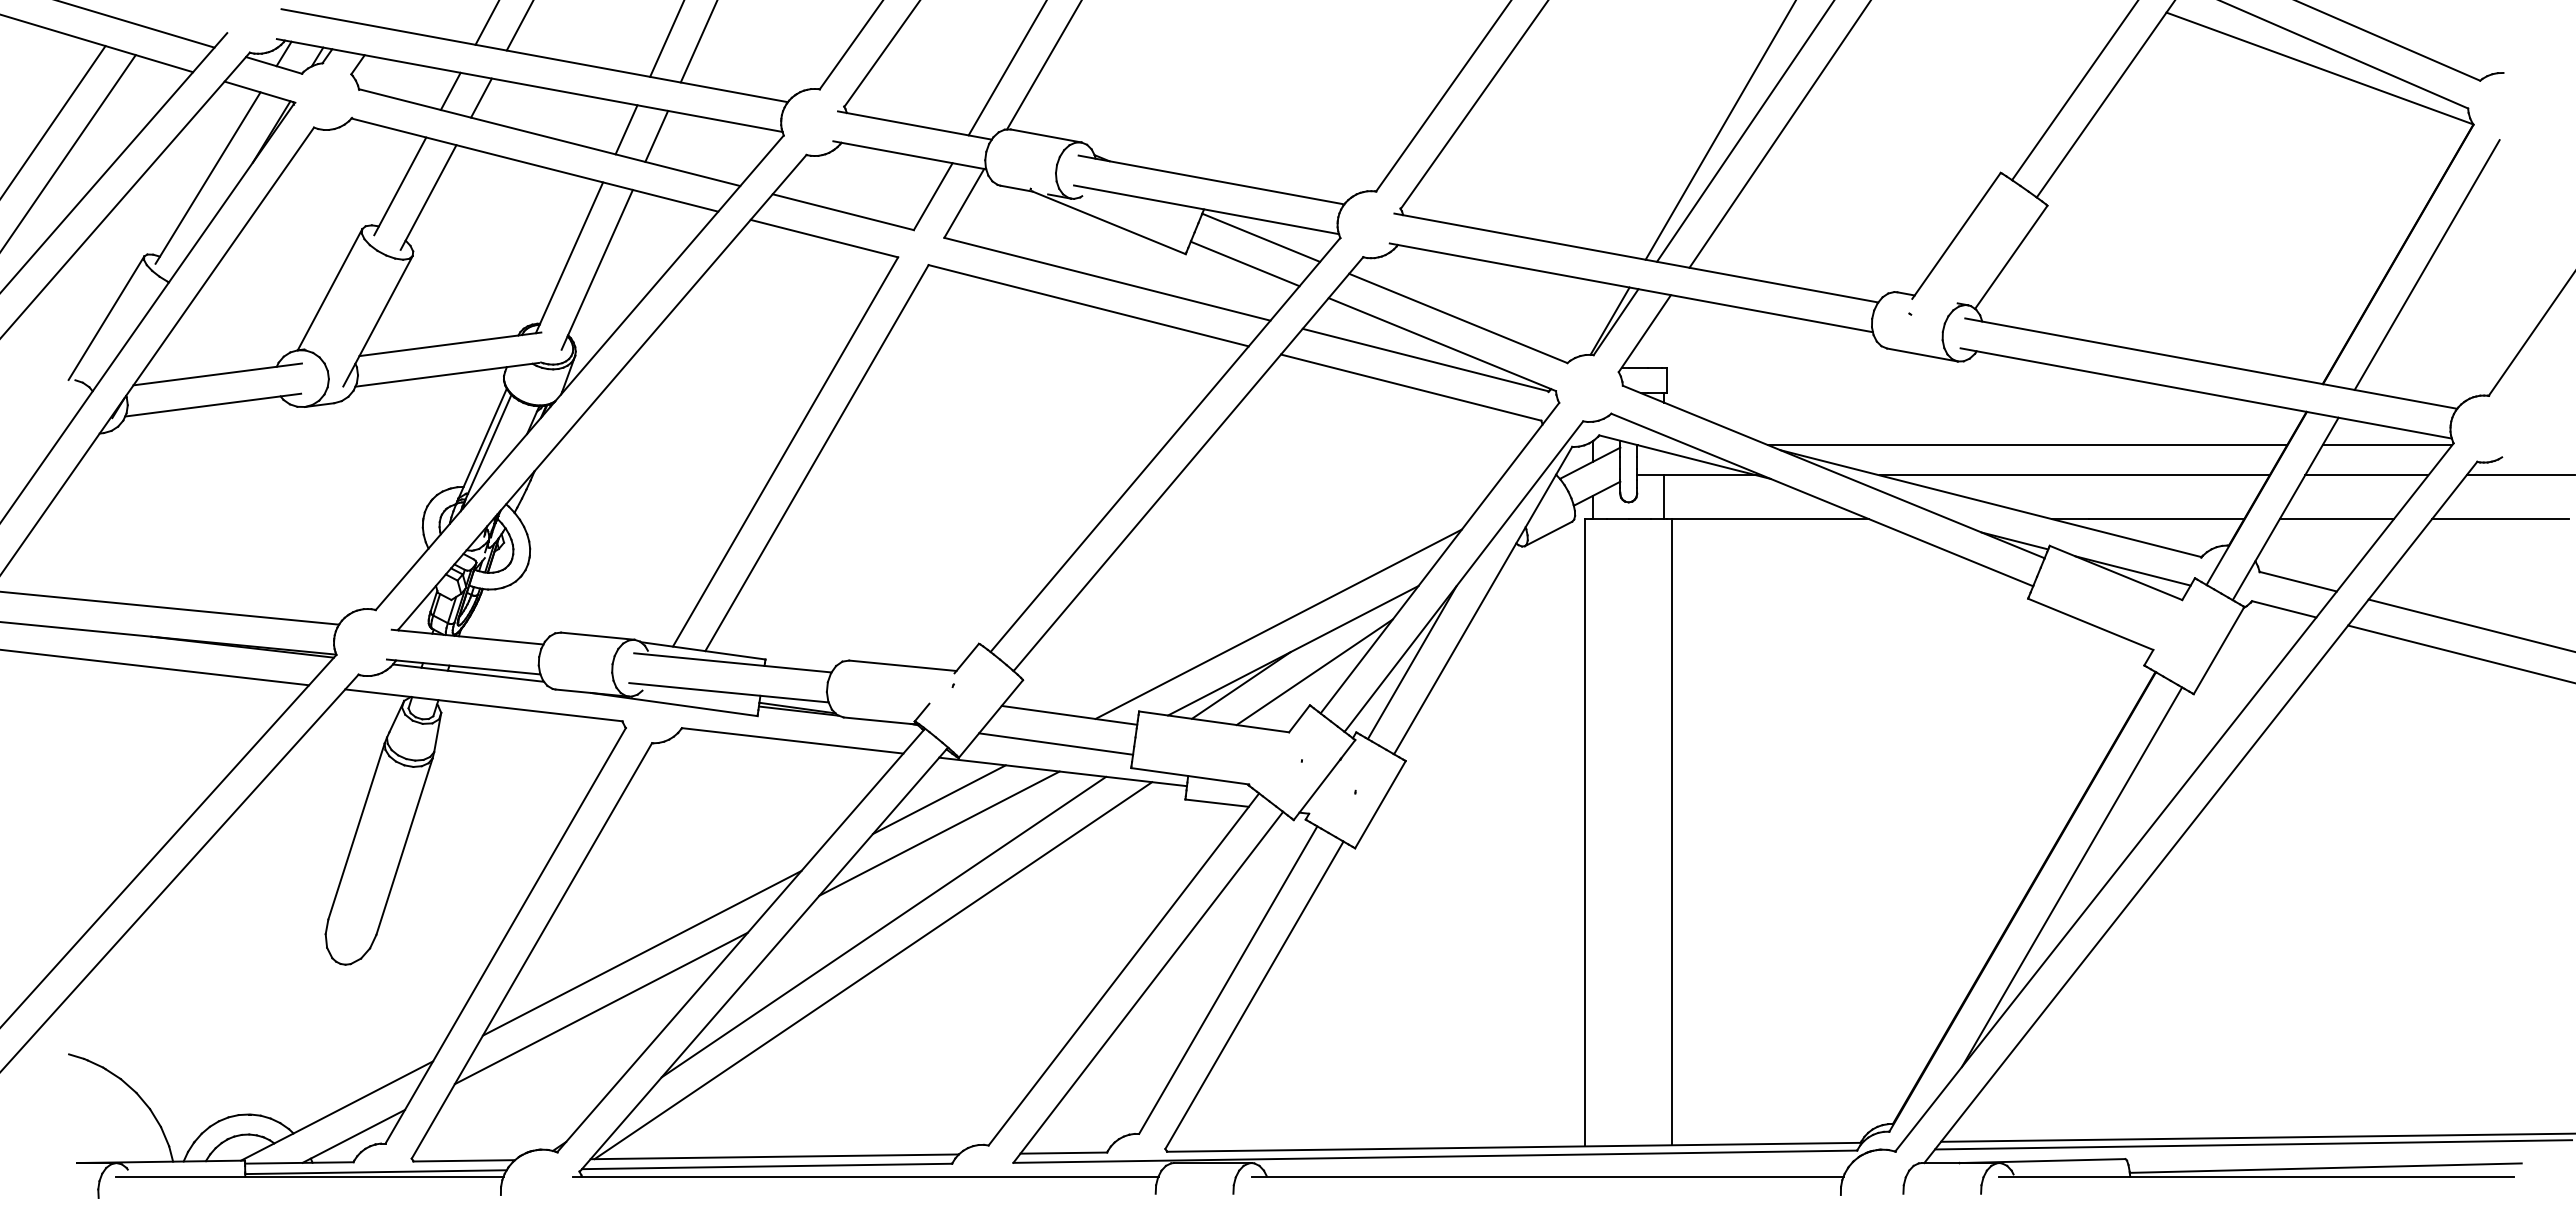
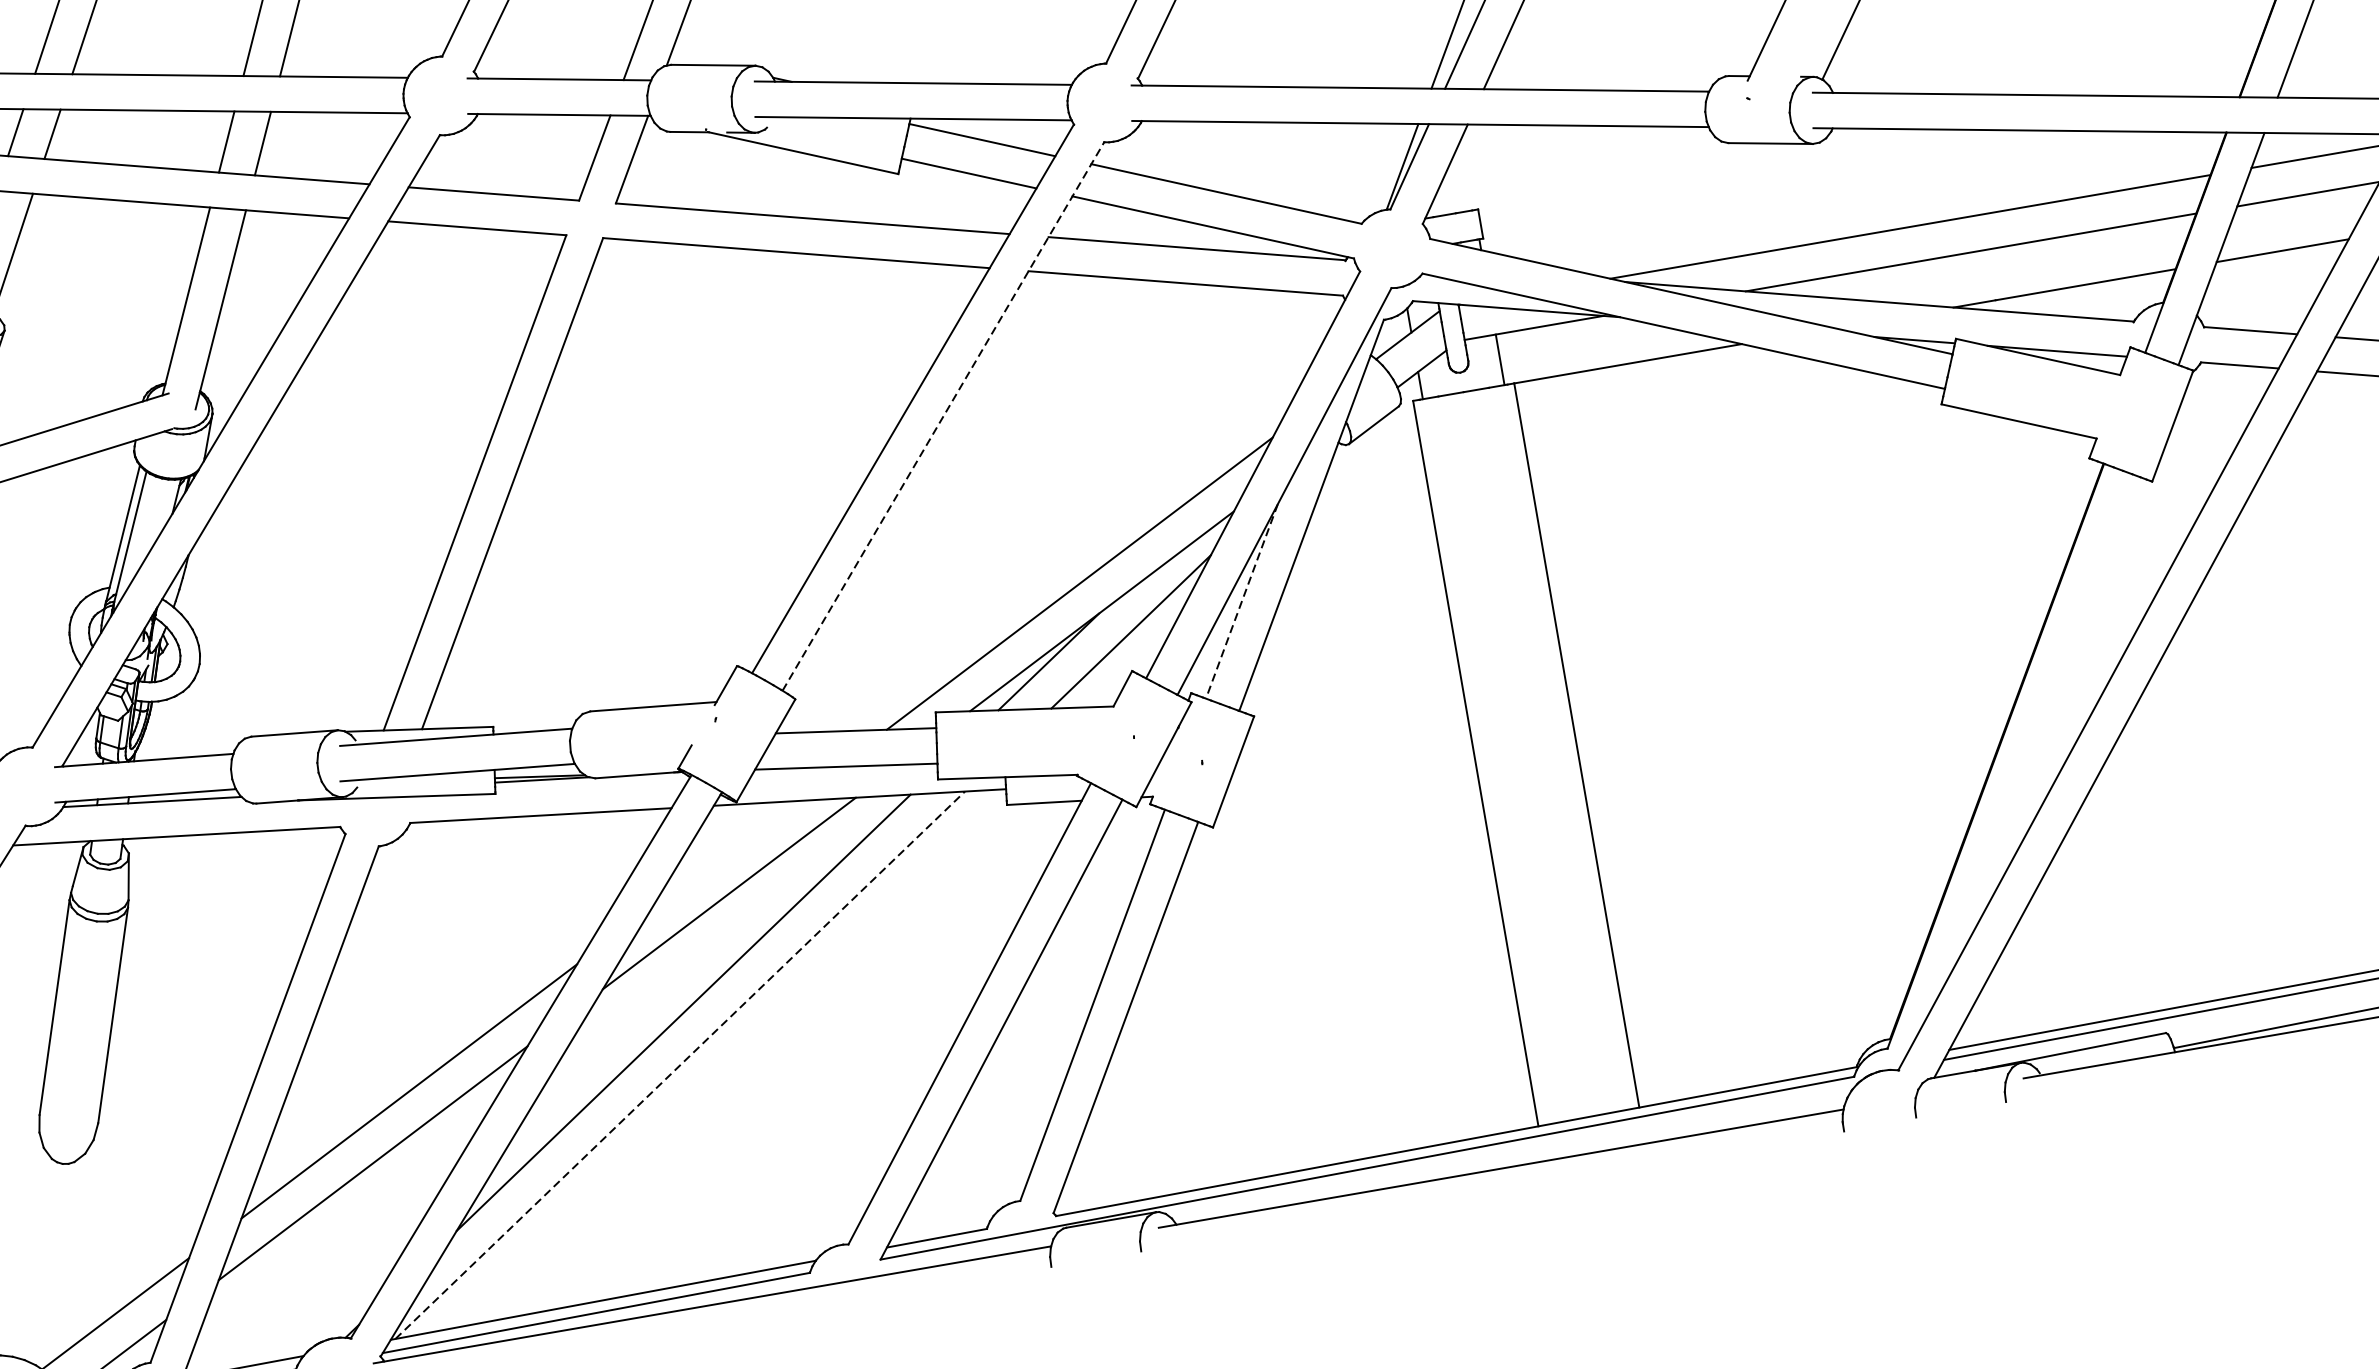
line: (1188, 464) -> (943, 416), solid -> dashed
line: (1411, 663) -> (1241, 602), solid -> dashed
line: (939, 799) -> (722, 854), removed
line: (2071, 877) -> (2047, 718), removed
line: (873, 970) -> (680, 1065), solid -> dashed

